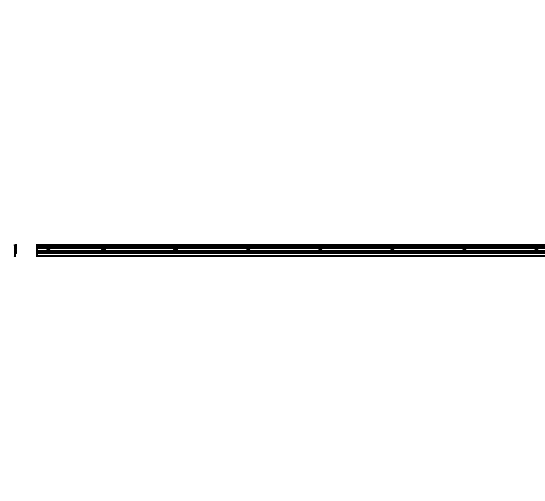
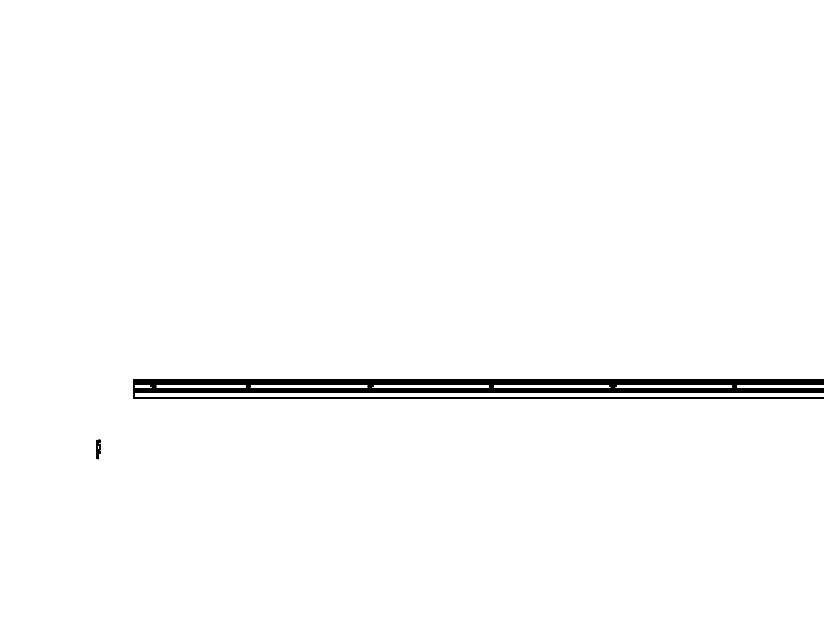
part: (14, 250) -> (97, 449), moved

